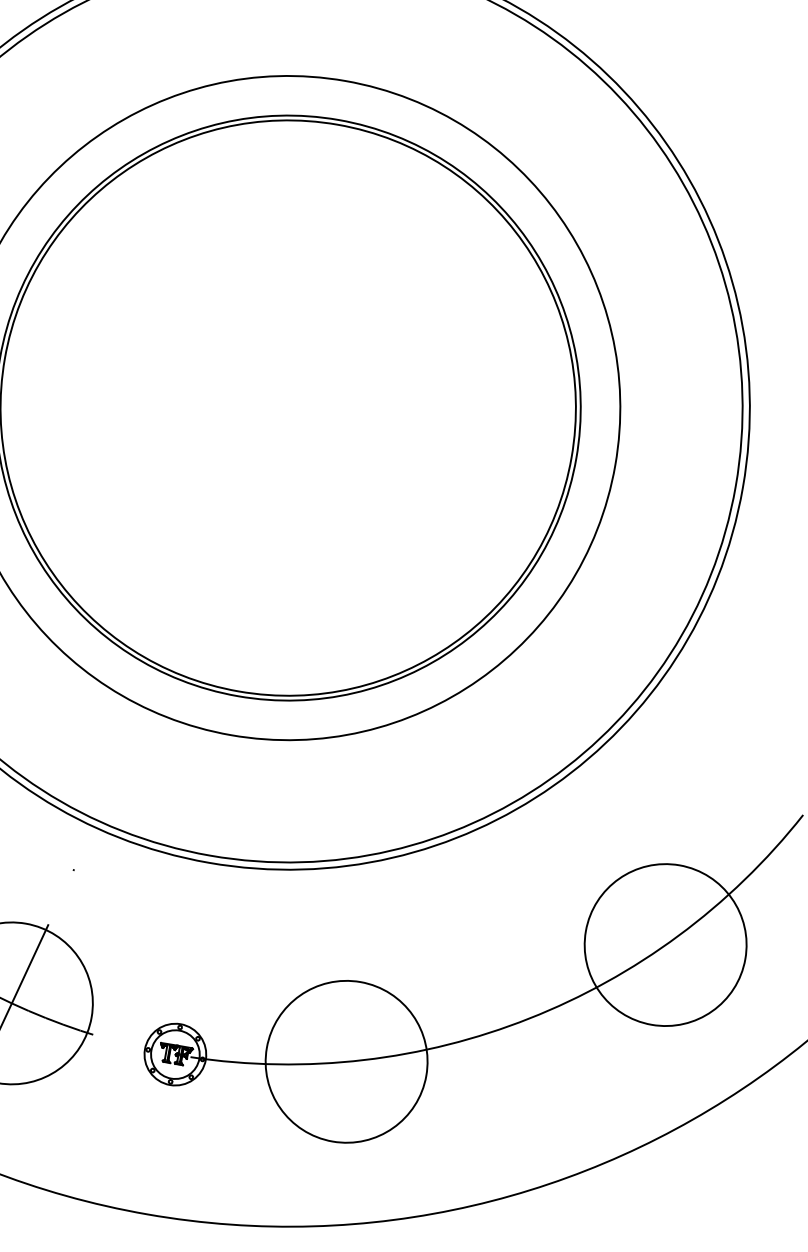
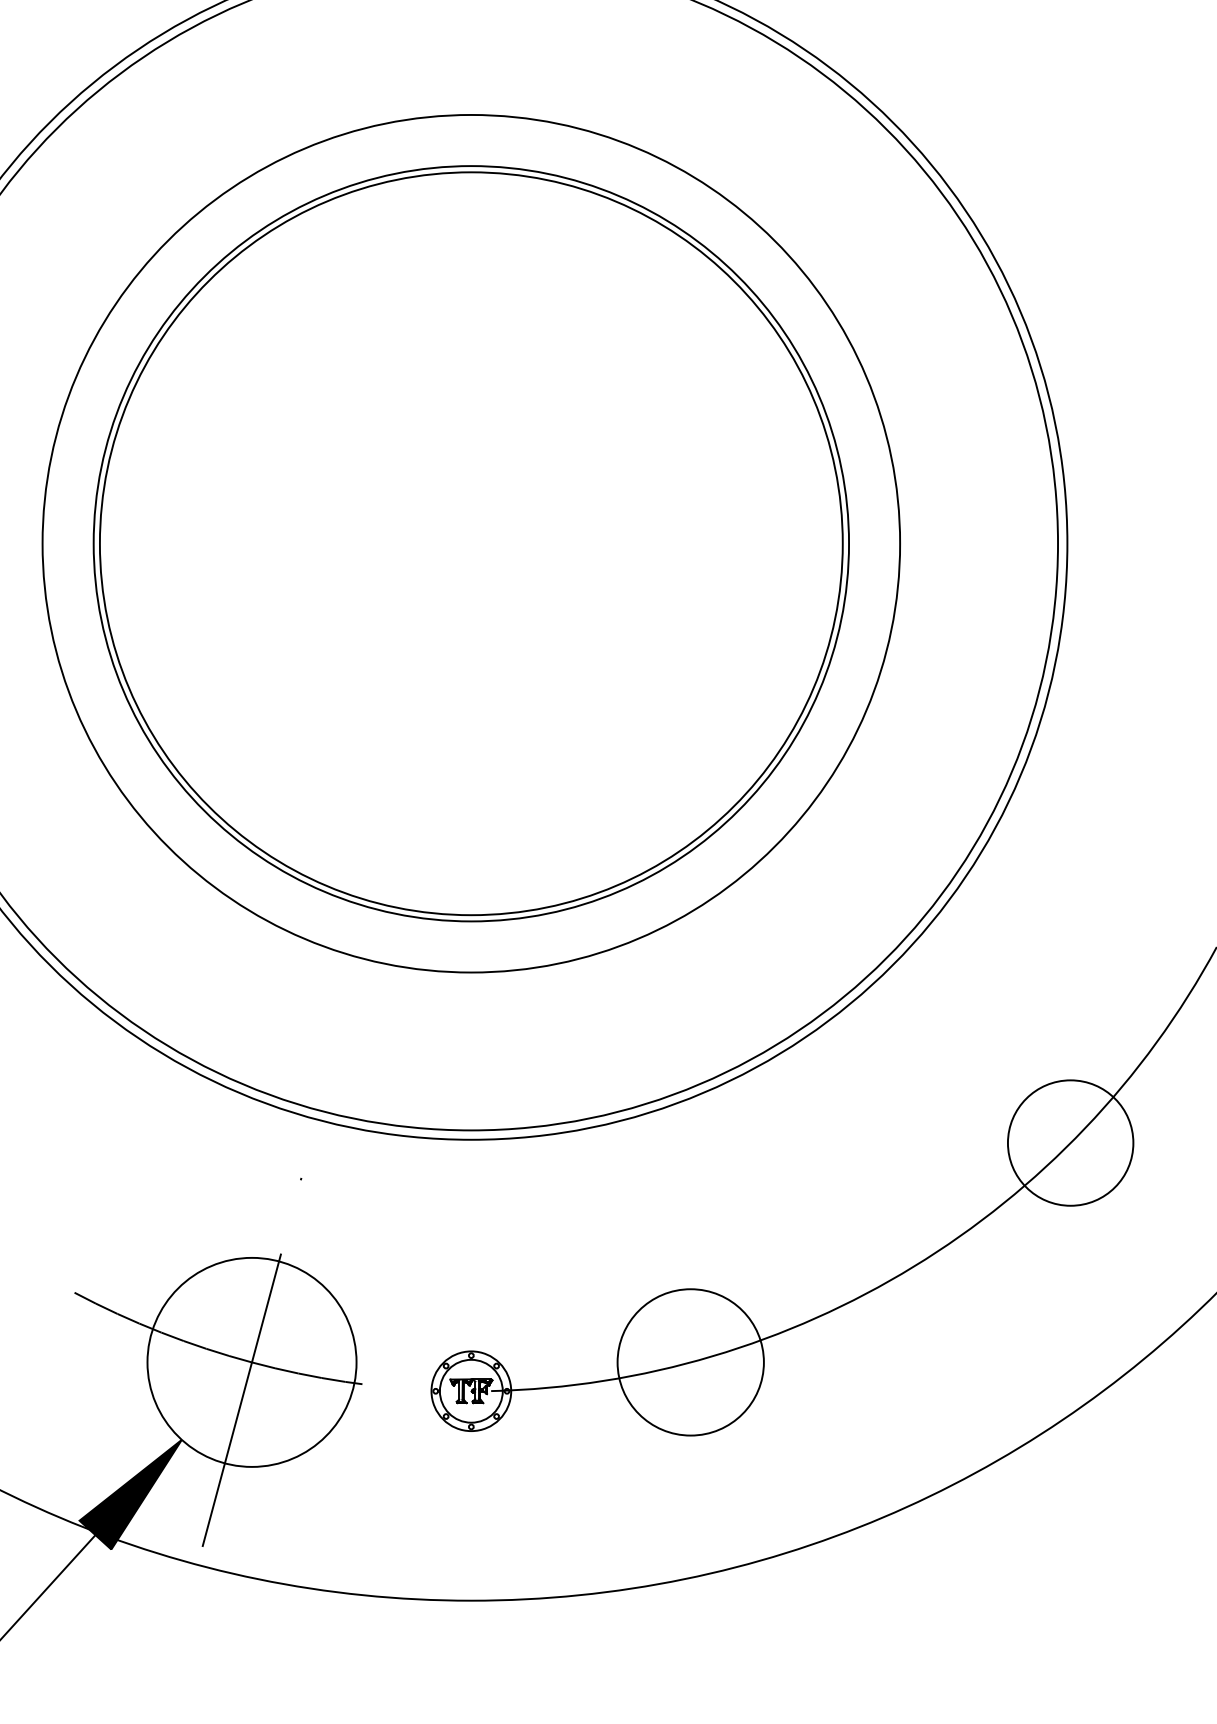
circle: (665, 944) -> (1070, 1142), size x0.6
circle: (346, 1061) -> (690, 1361), size x0.7

